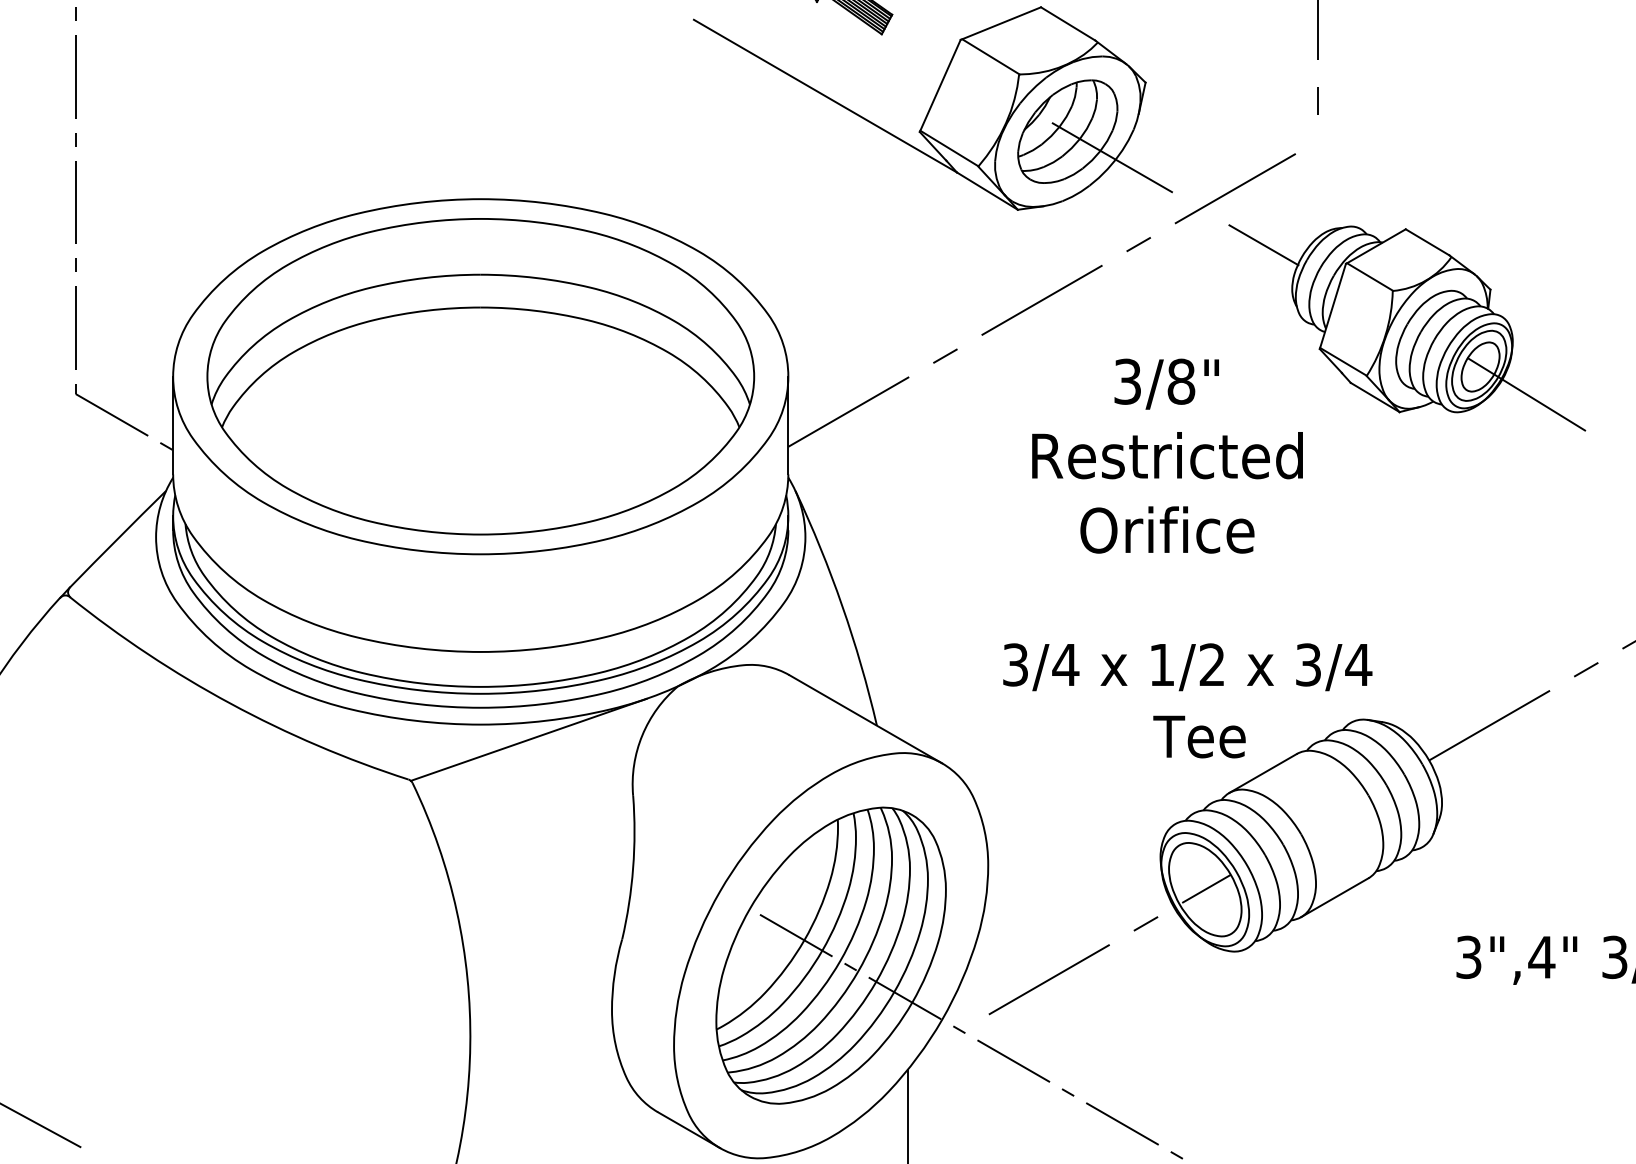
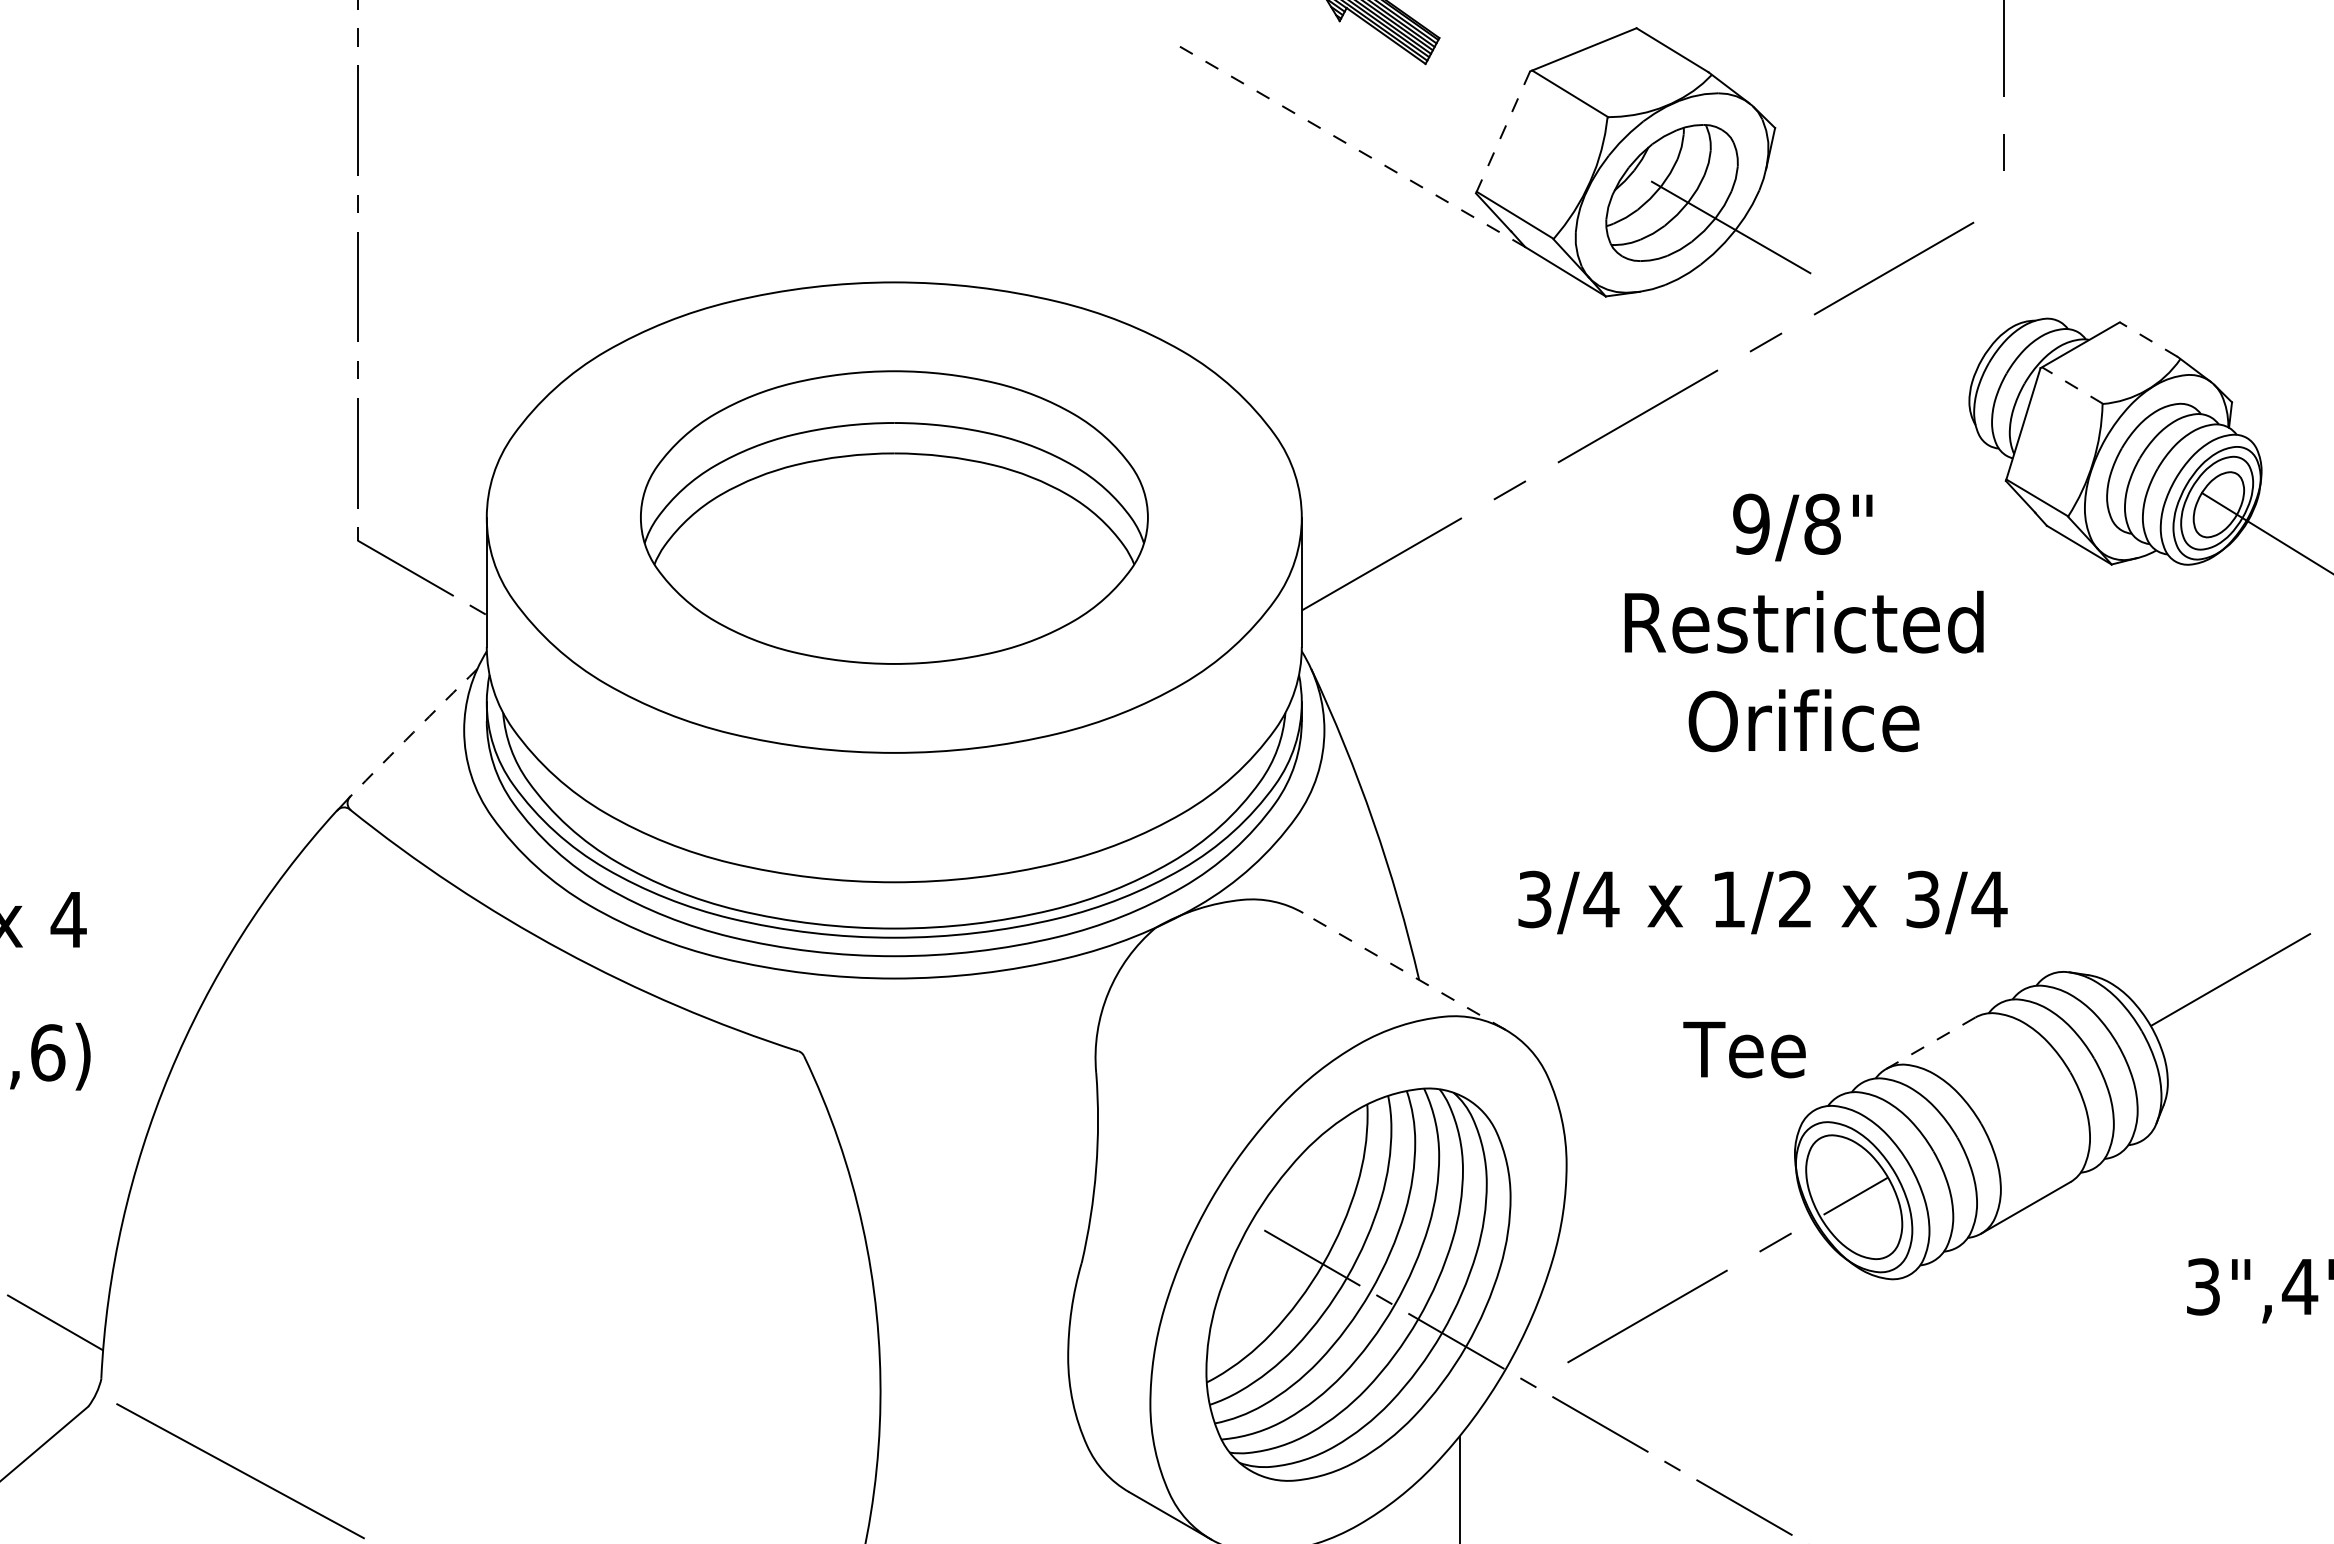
line: (940, 86) -> (1503, 132), solid -> dashed
line: (825, 95) -> (1350, 145), solid -> dashed
line: (1427, 242) -> (2148, 339), solid -> dashed
line: (1263, 245) -> (1931, 343), removed
line: (1370, 276) -> (2072, 385), solid -> dashed
part: (480, 376) -> (894, 517), size x0.7
text: (1127, 381) -> (1751, 523), 3/8" -> 9/8"
arc: (117, 538) -> (413, 732), solid -> dashed
text: (1187, 667) -> (1762, 902), moved
line: (865, 719) -> (1404, 971), solid -> dashed
text: (1199, 736) -> (1744, 1049), moved
line: (528, 739) -> (957, 998), removed
line: (1262, 773) -> (1930, 1043), solid -> dashed

